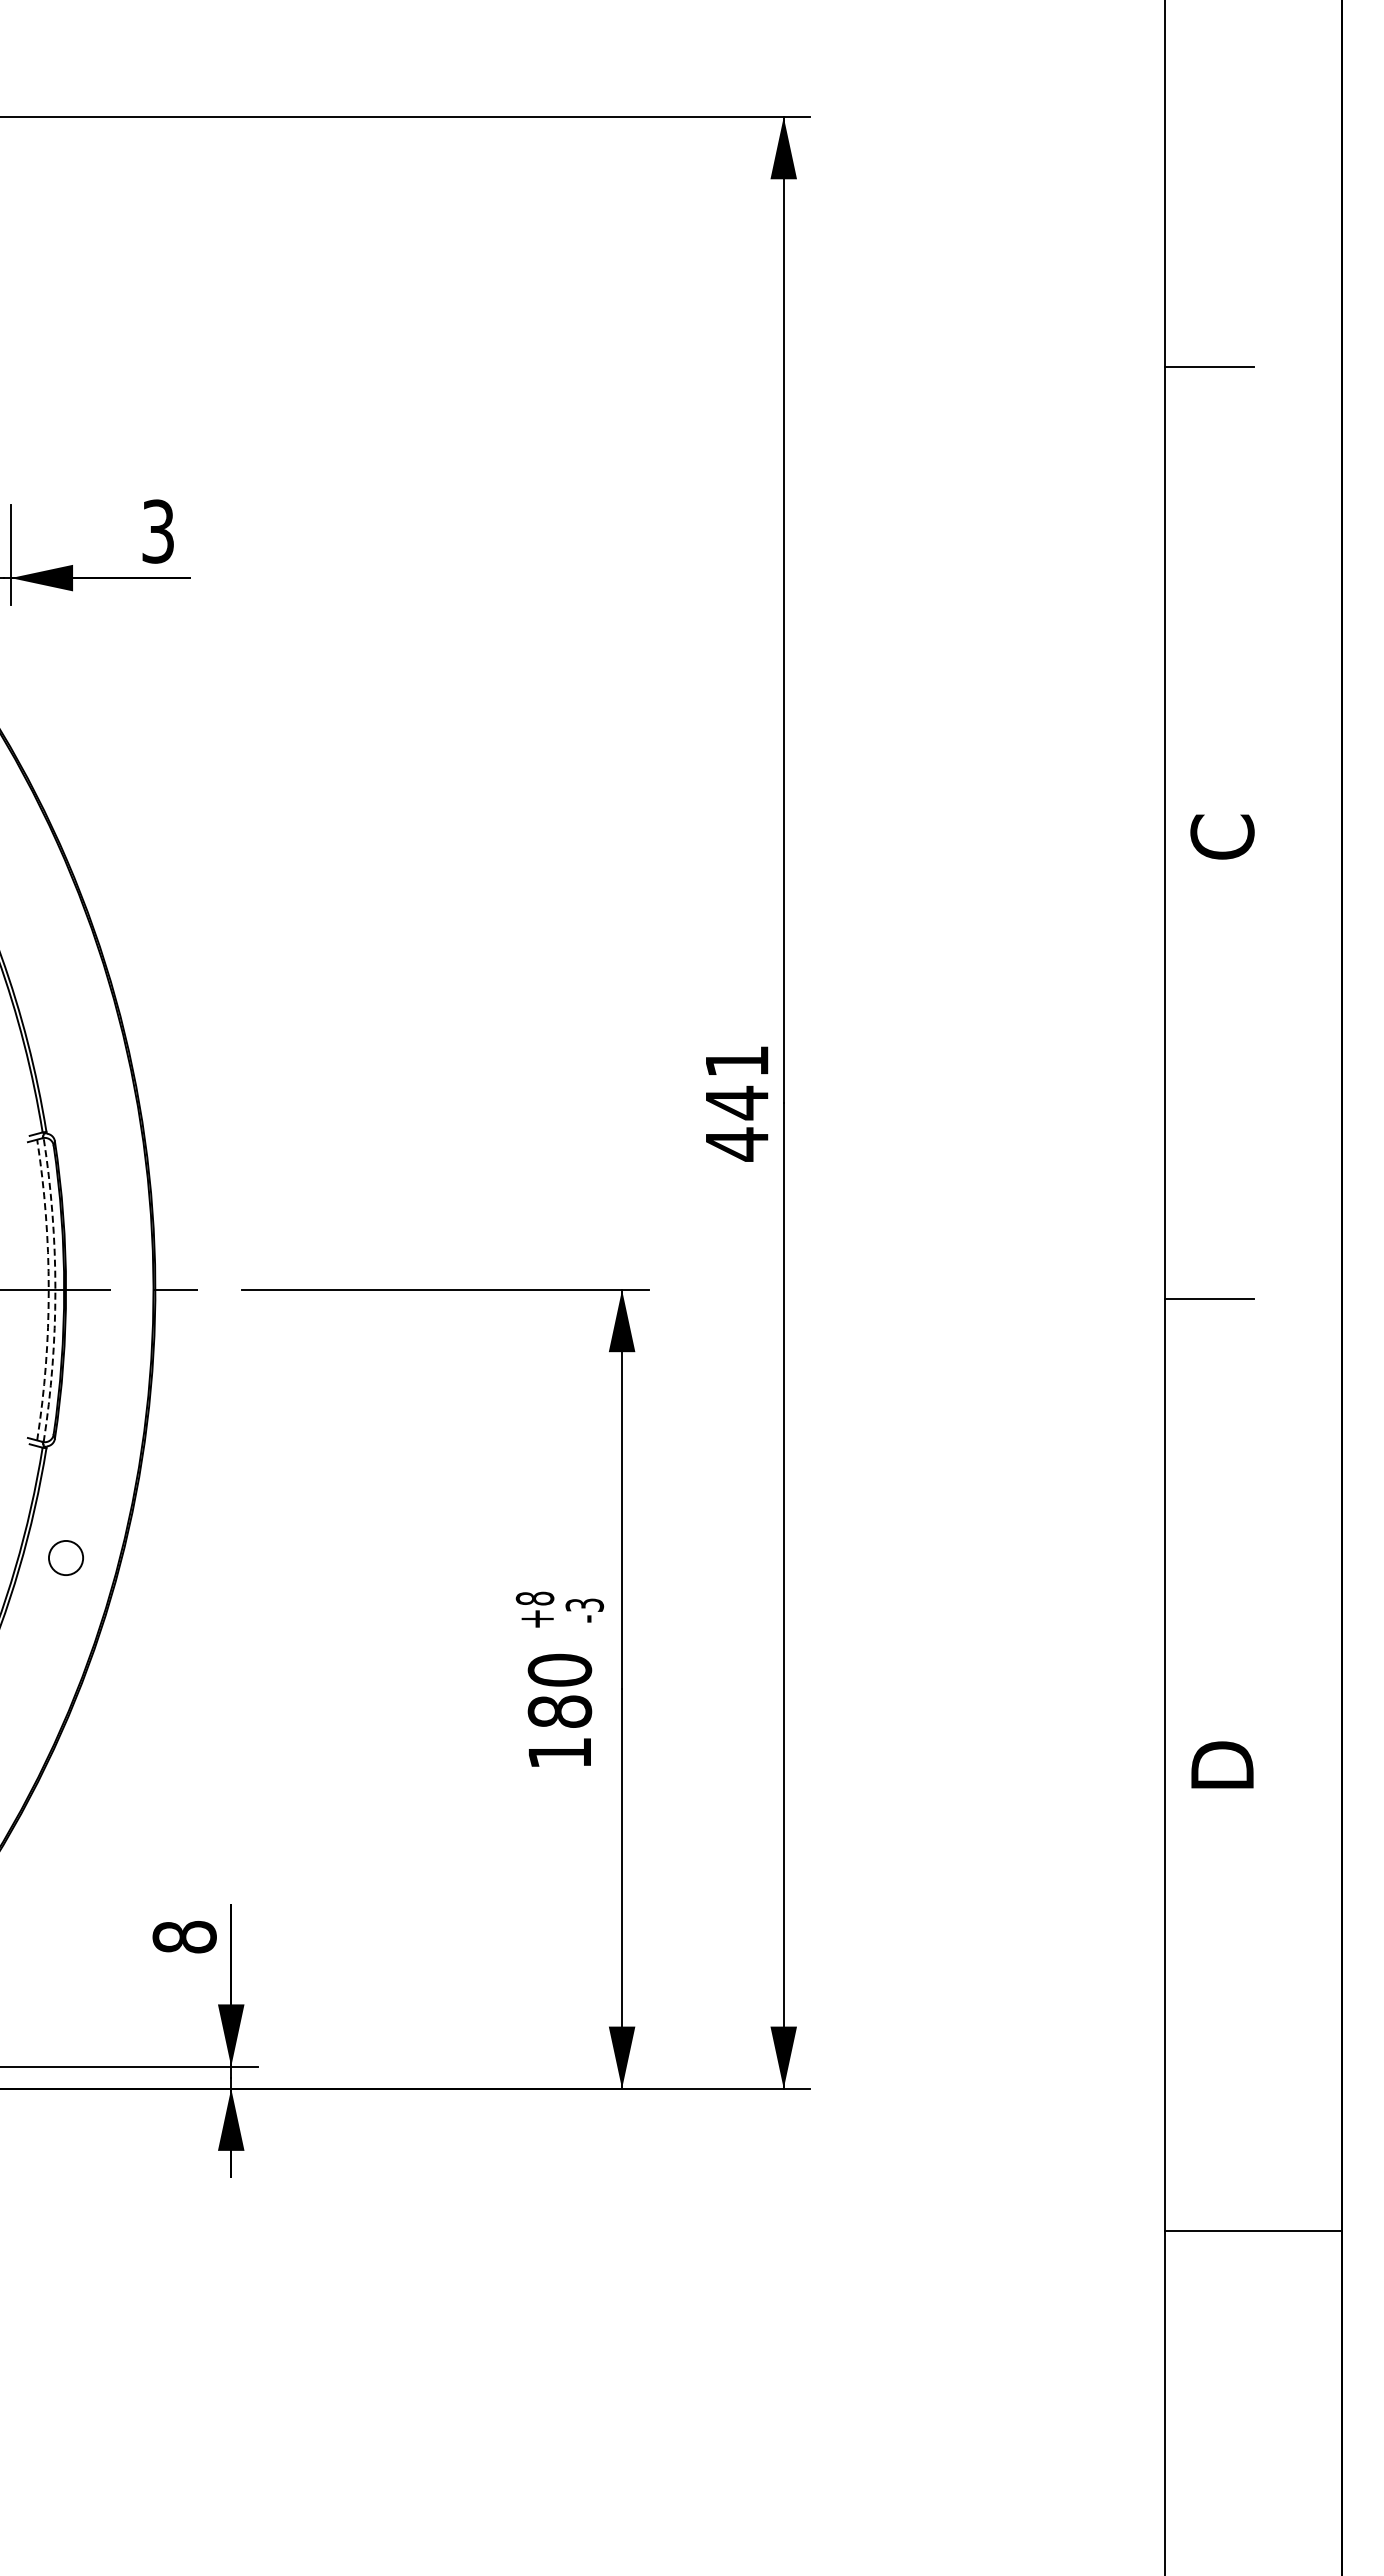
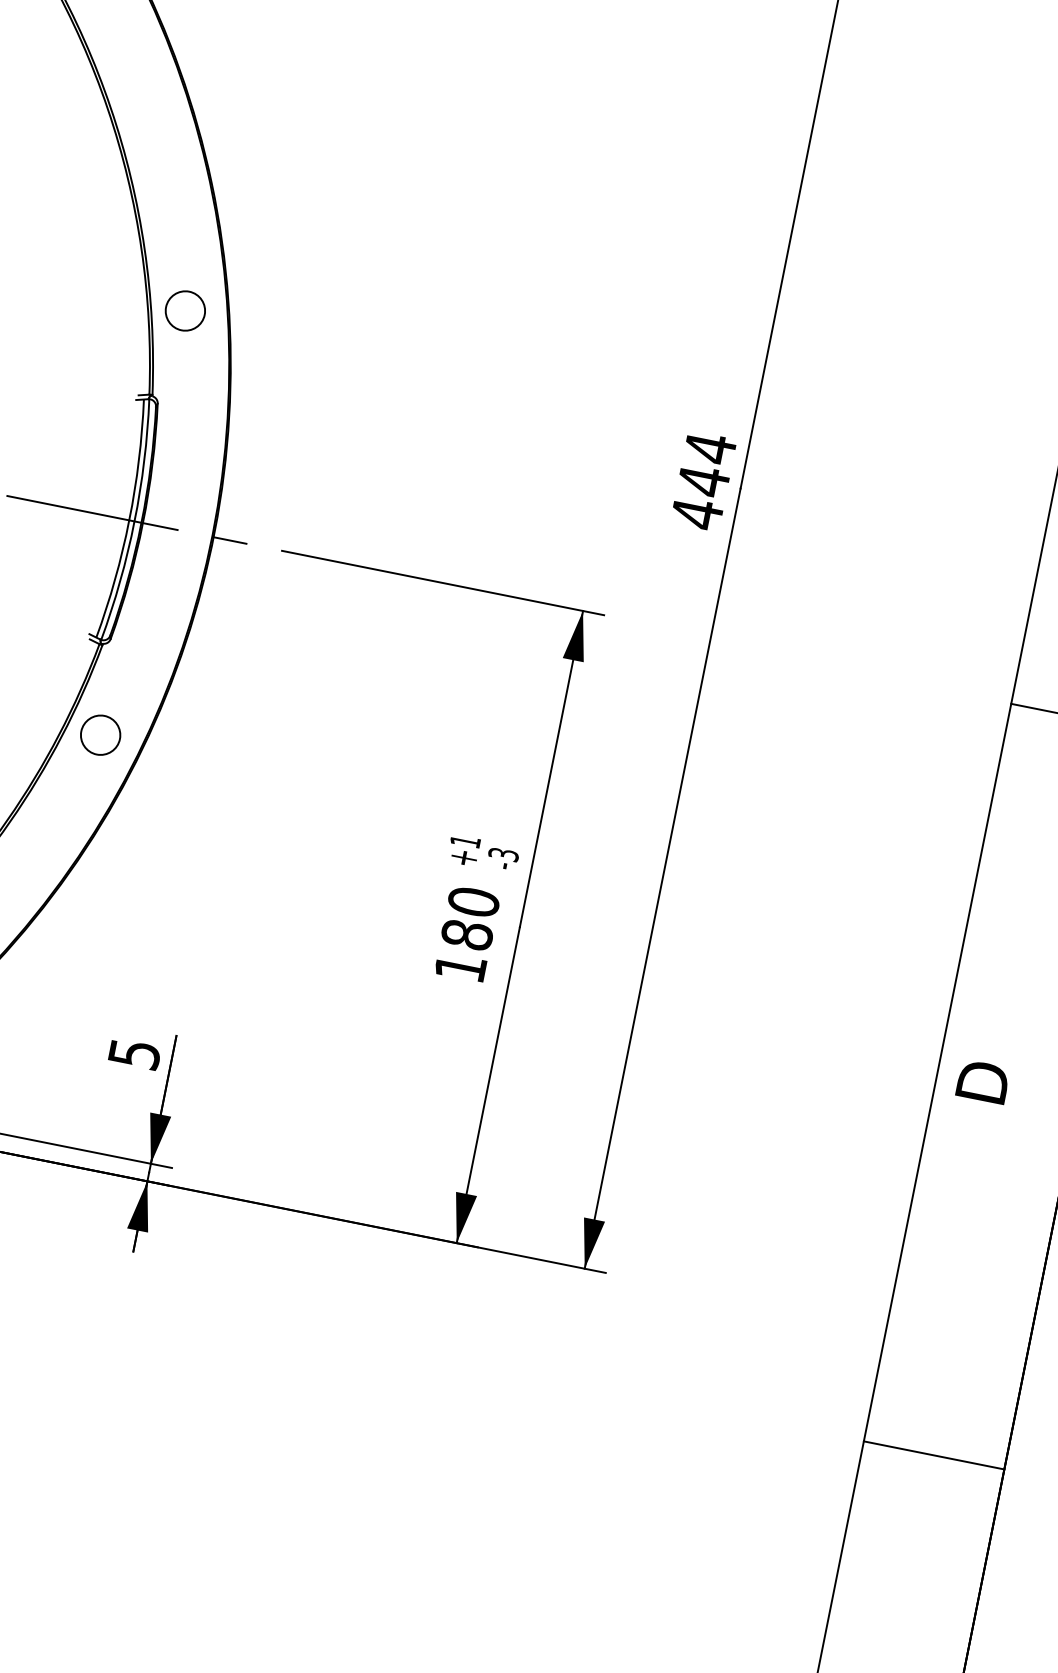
circle: (65, 1021) -> (185, 310), added
text: (737, 1061) -> (710, 448), 441 -> 444
arc: (48, 1290) -> (129, 520), dashed -> solid
arc: (55, 1290) -> (134, 521), dashed -> solid
circle: (65, 1557) -> (100, 734), size x1.43
text: (534, 1598) -> (464, 841), +8 -> +1
text: (184, 1937) -> (134, 1054), 8 -> 5

